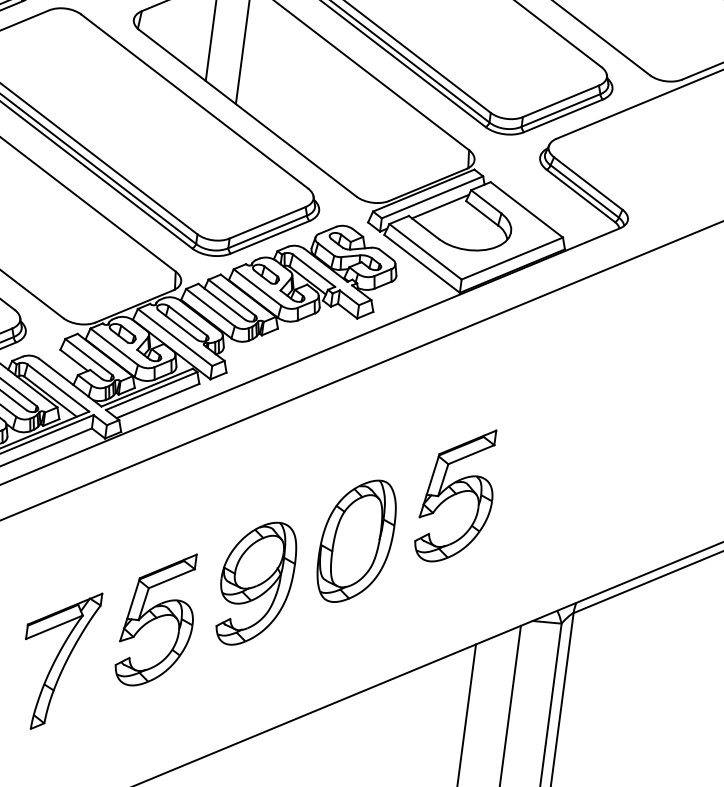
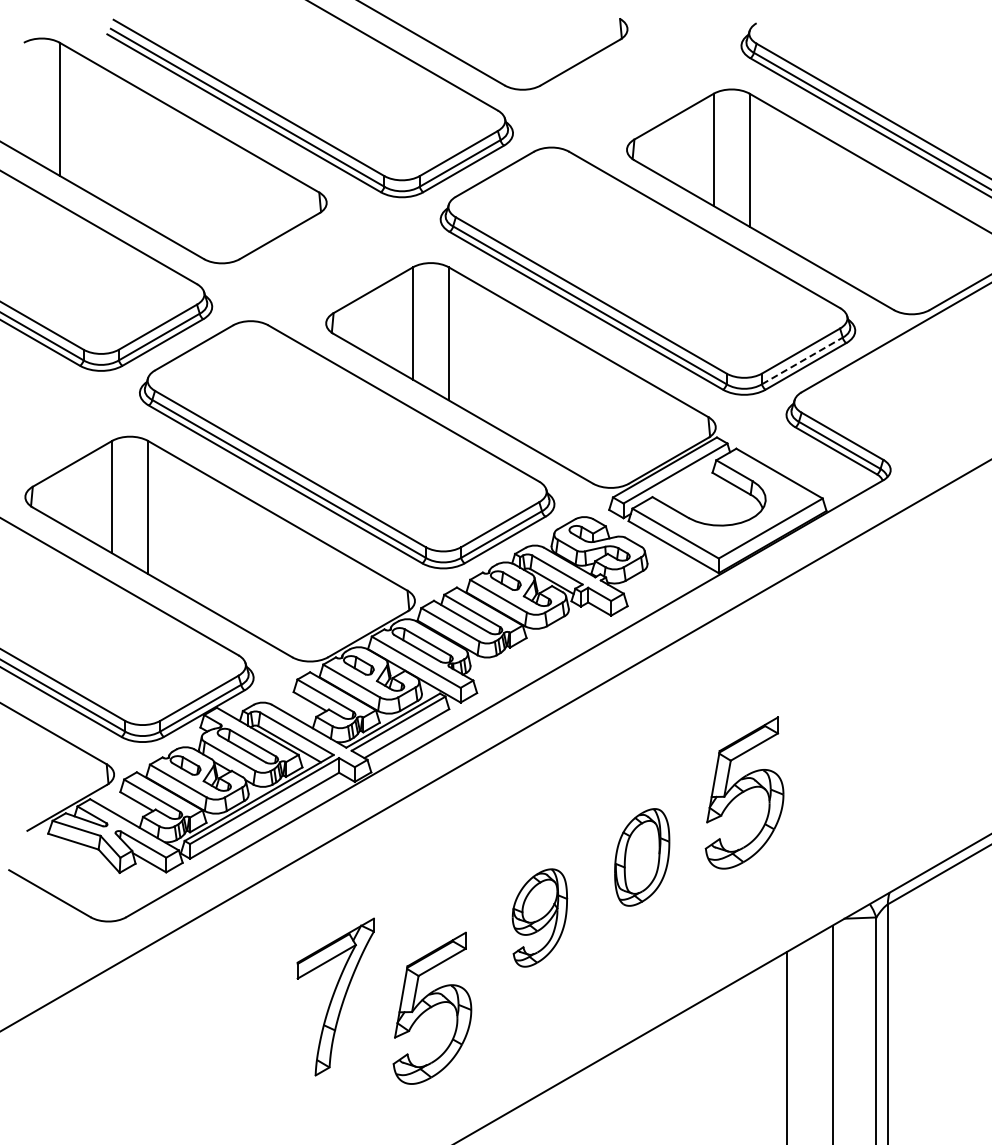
line: (561, 110) -> (802, 360), solid -> dashed
line: (440, 206) -> (685, 482), removed
part: (355, 541) -> (641, 857), size x0.7
part: (256, 583) -> (539, 917), size x0.7
part: (157, 618) -> (432, 1007), moved
part: (58, 659) -> (335, 996), moved

